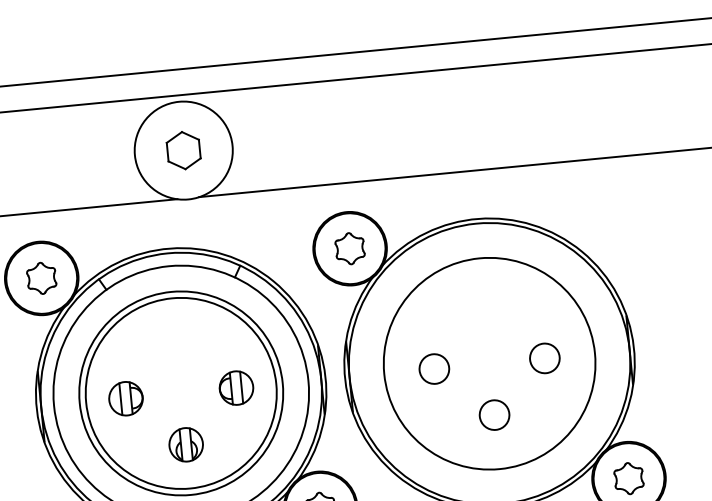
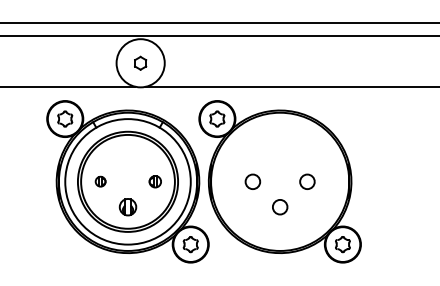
part: (183, 151) -> (140, 63), size x0.7
circle: (488, 363) -> (279, 181), removed
part: (236, 387) -> (155, 181), size x0.7
part: (125, 398) -> (100, 181), size x0.6

